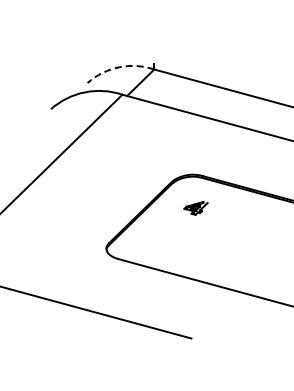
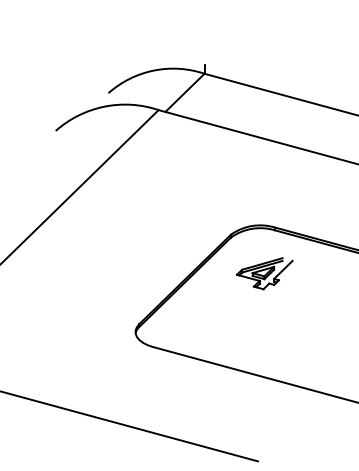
arc: (119, 67) -> (154, 70), dashed -> solid
part: (195, 208) -> (263, 274), size x1.67

